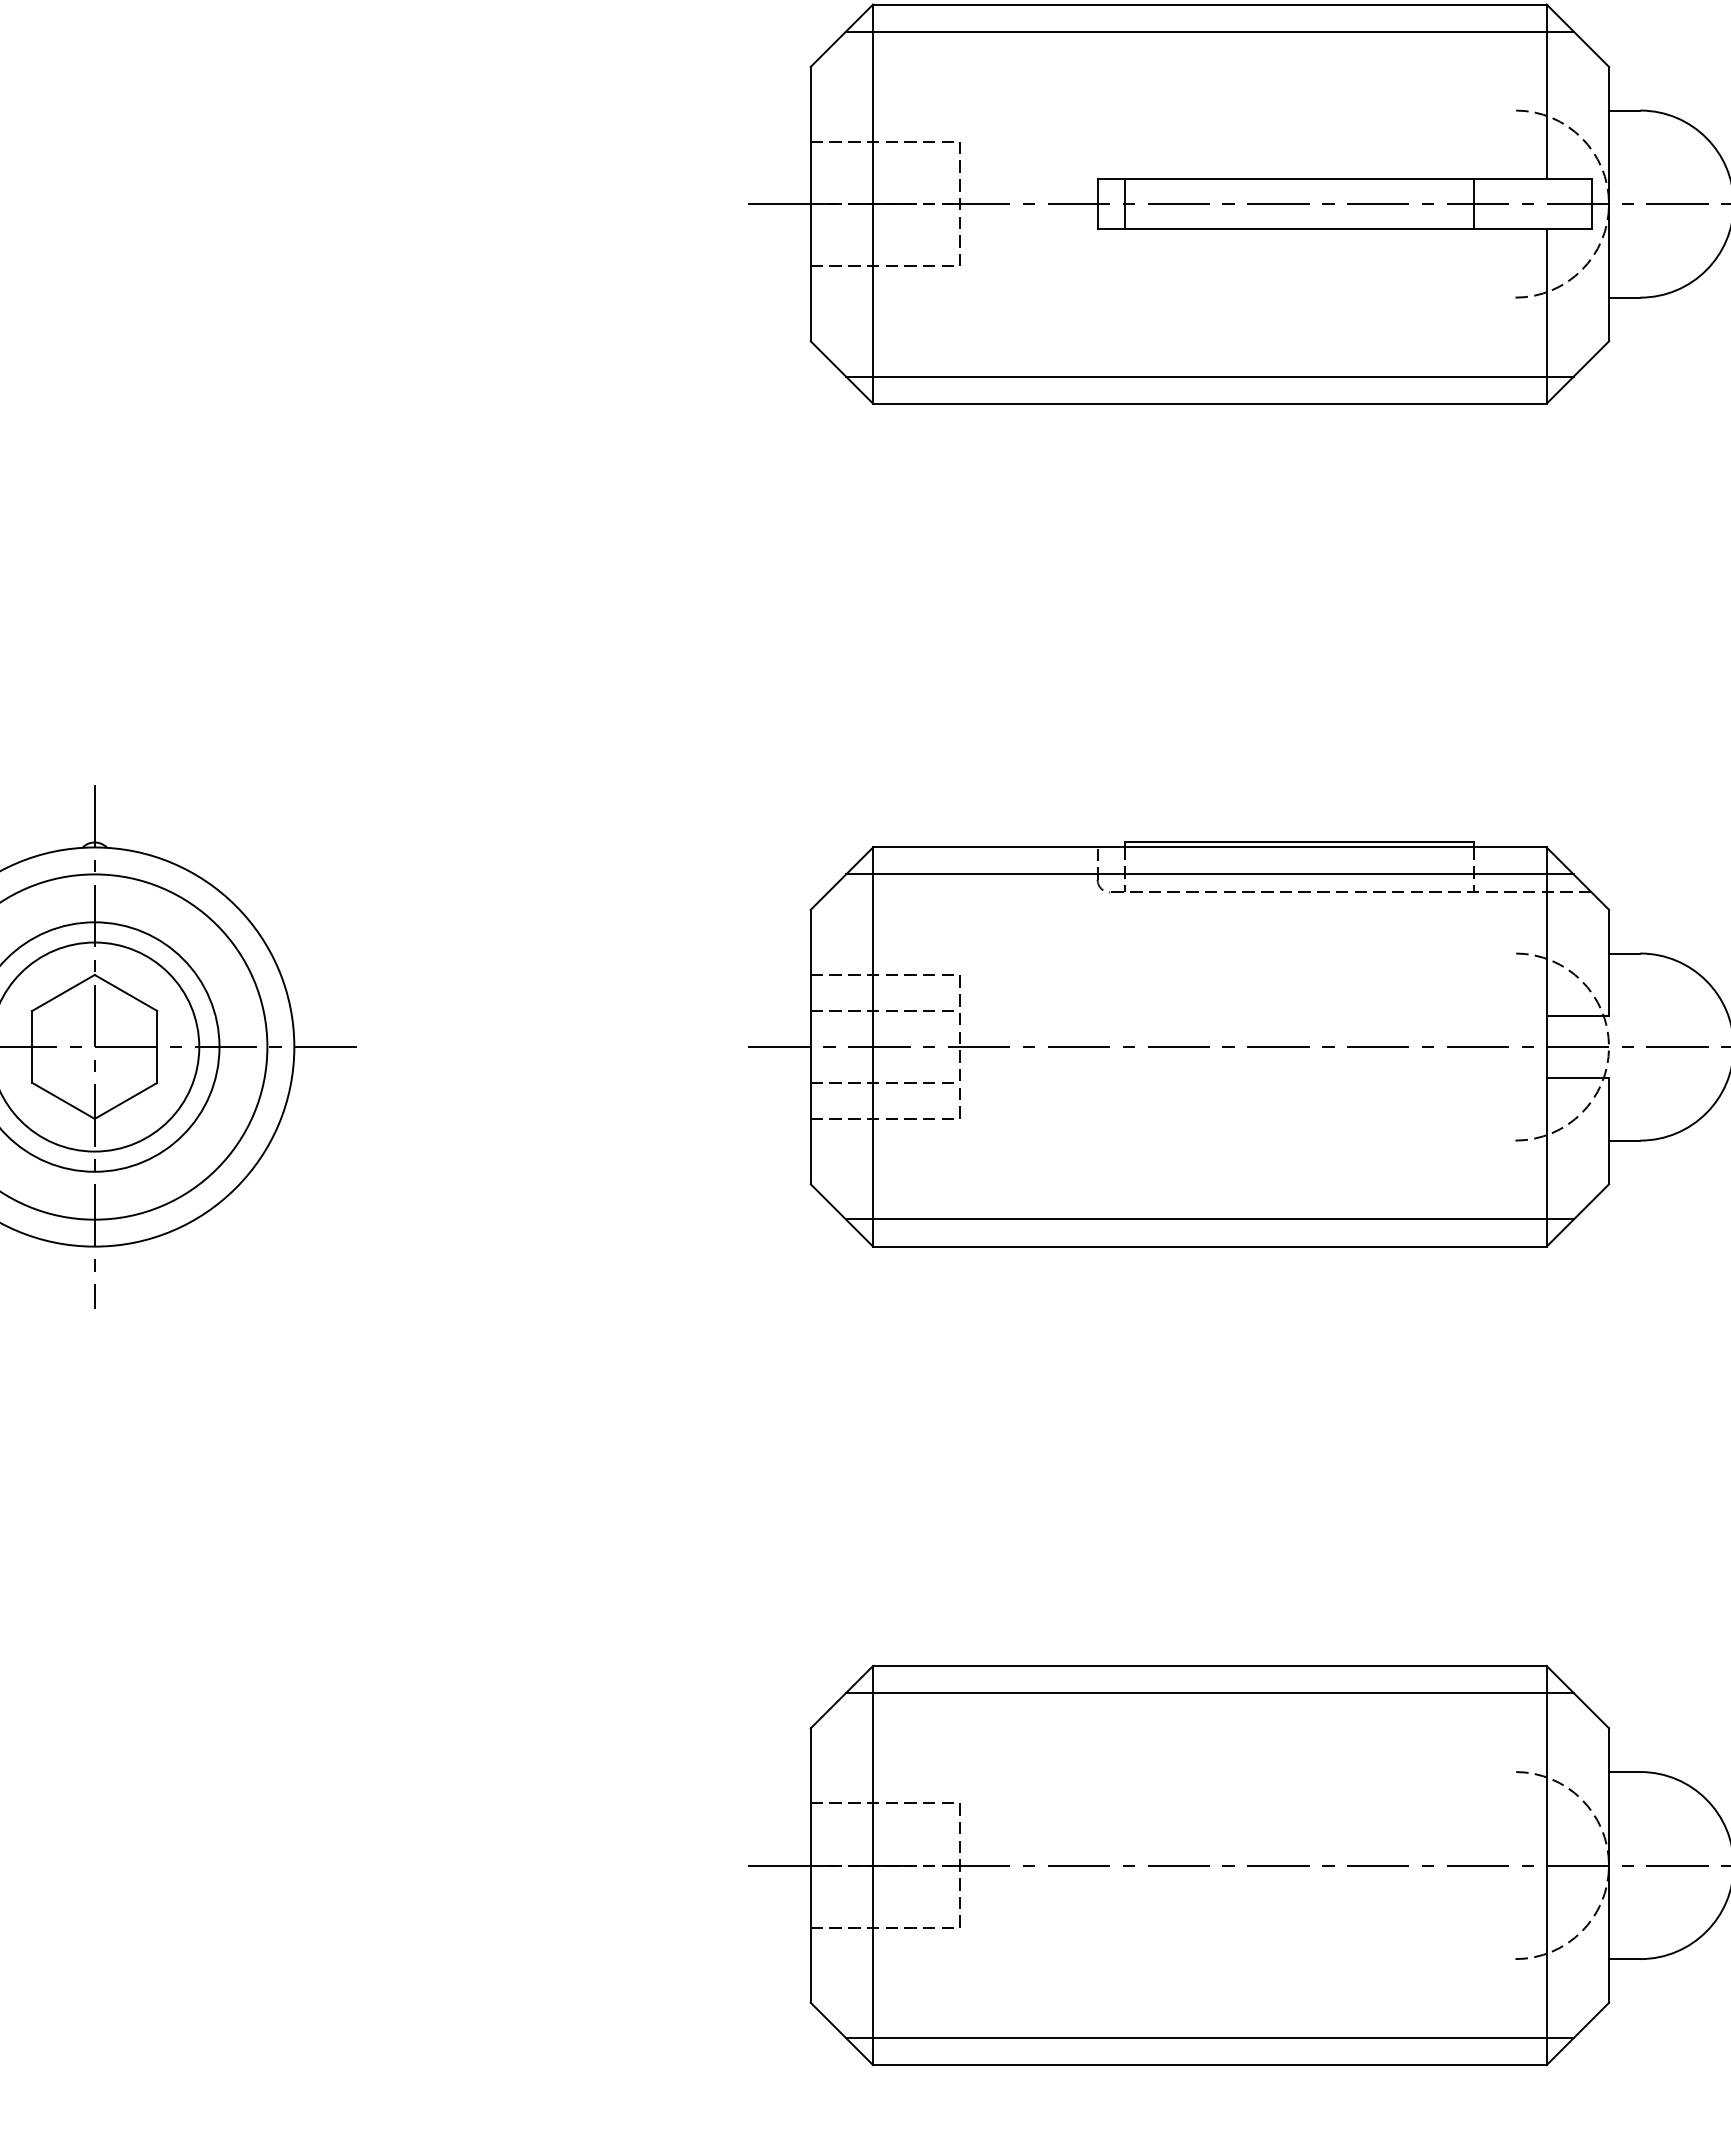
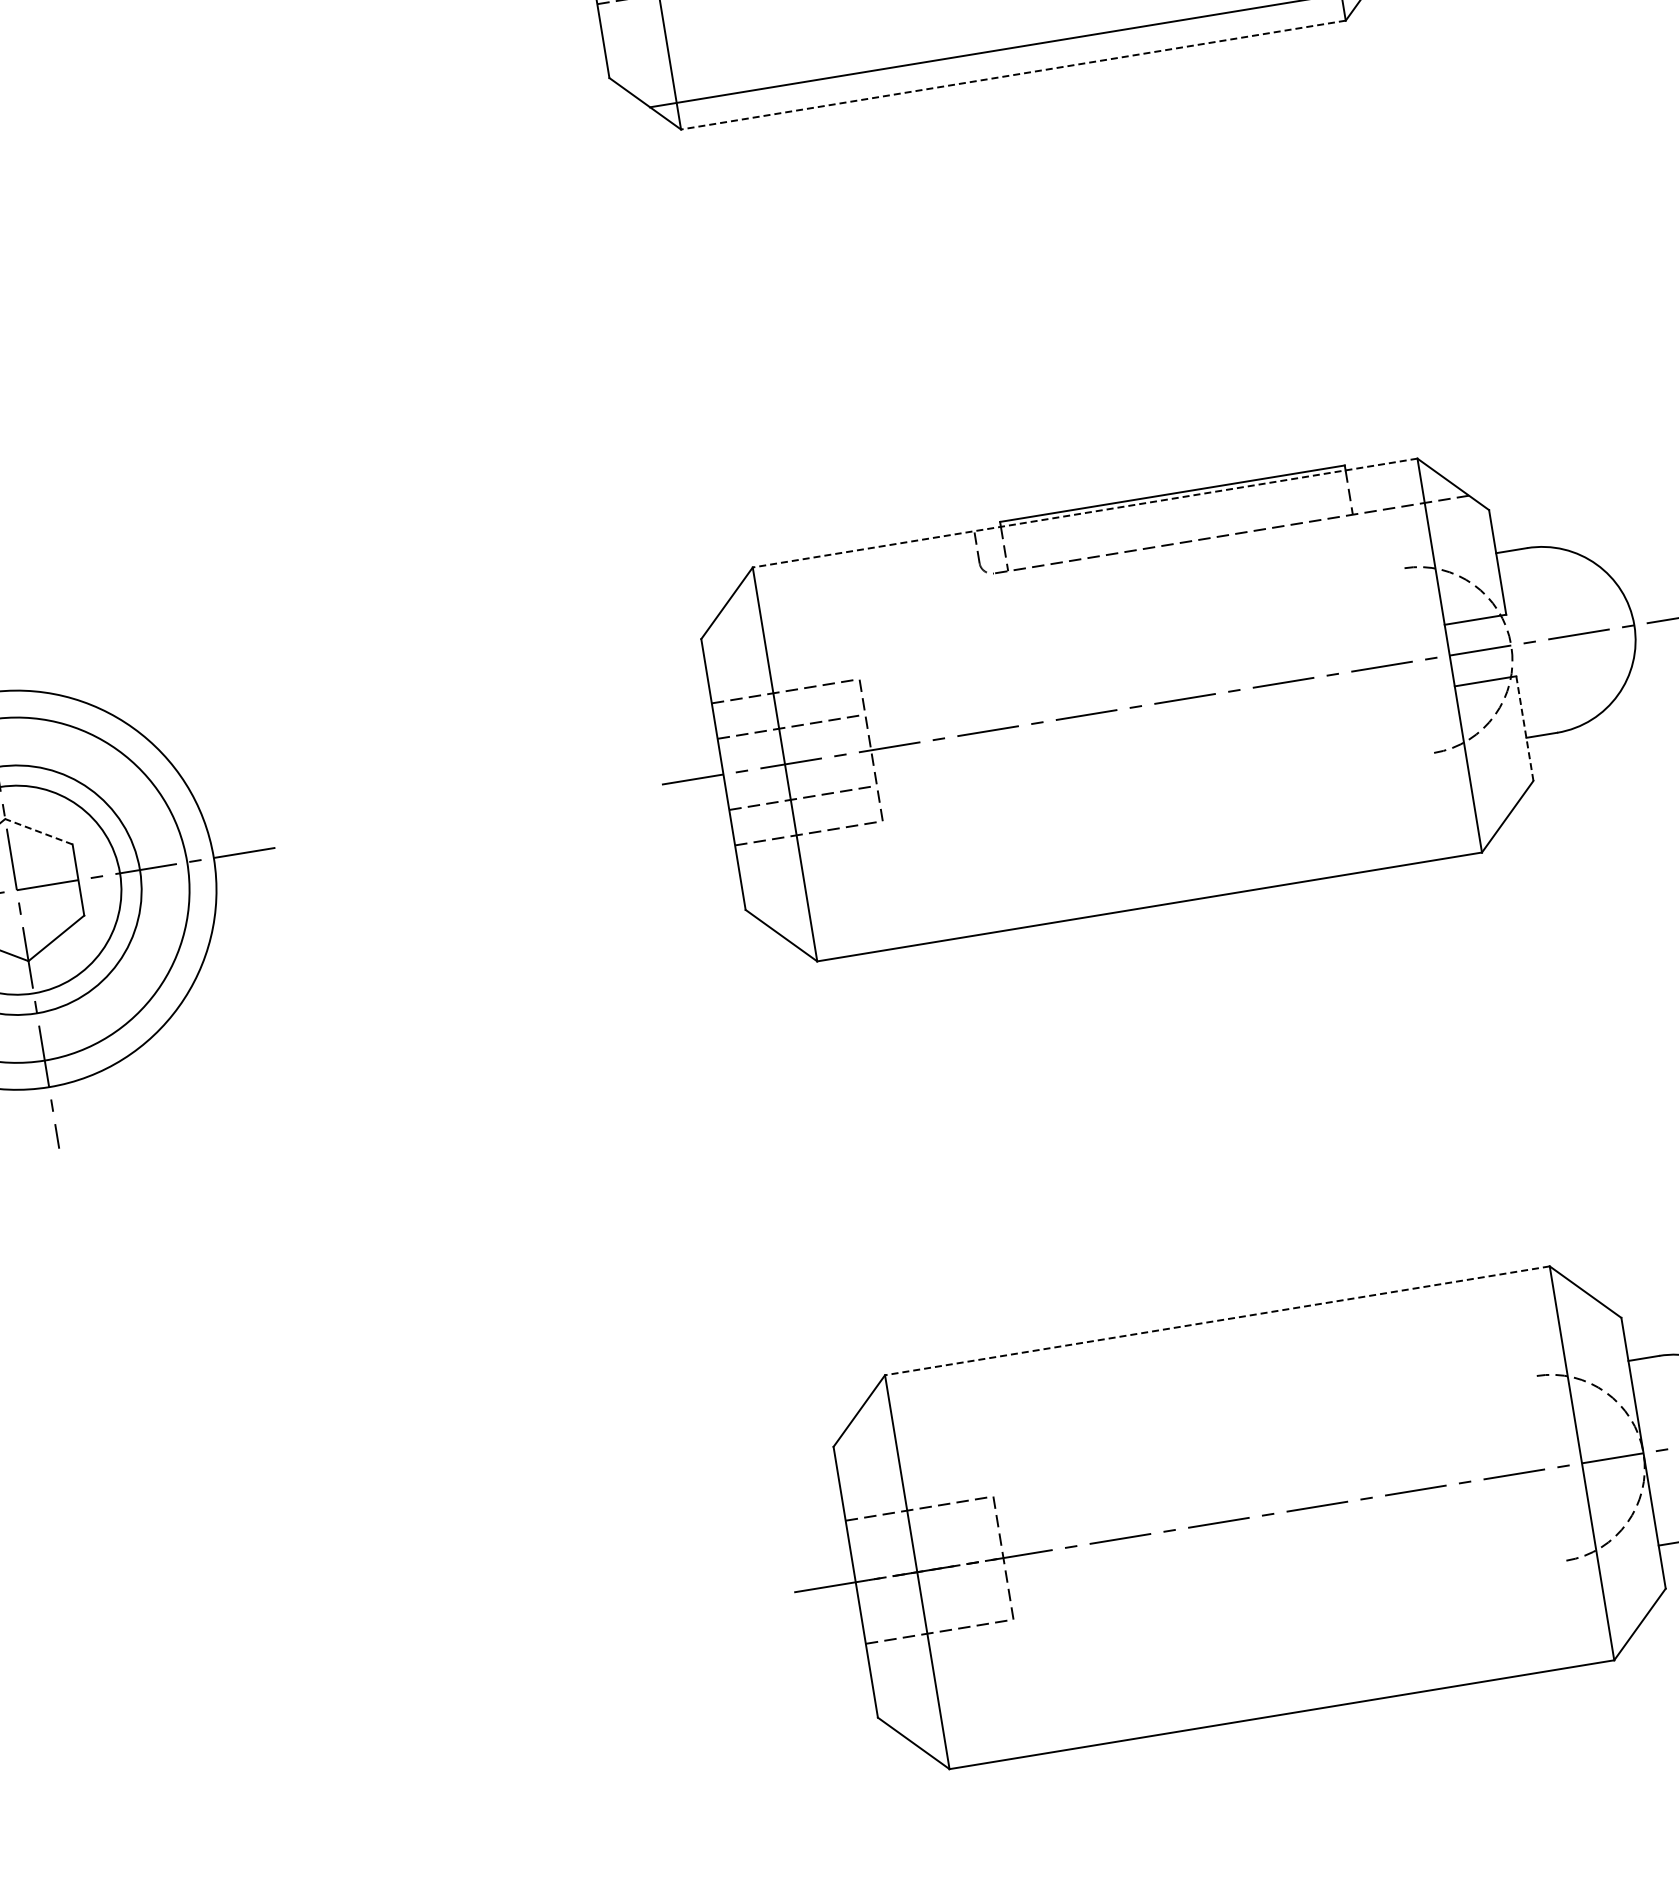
line: (1209, 403) -> (1012, 74), solid -> dashed
line: (1209, 847) -> (1084, 513), solid -> dashed
line: (1209, 874) -> (1089, 539), removed
line: (125, 992) -> (38, 831), solid -> dashed
line: (1609, 1131) -> (1525, 728), solid -> dashed
line: (1209, 1219) -> (1144, 880), removed
line: (1209, 1665) -> (1216, 1320), solid -> dashed
line: (1209, 1692) -> (1221, 1347), removed
line: (1209, 2038) -> (1277, 1688), removed

